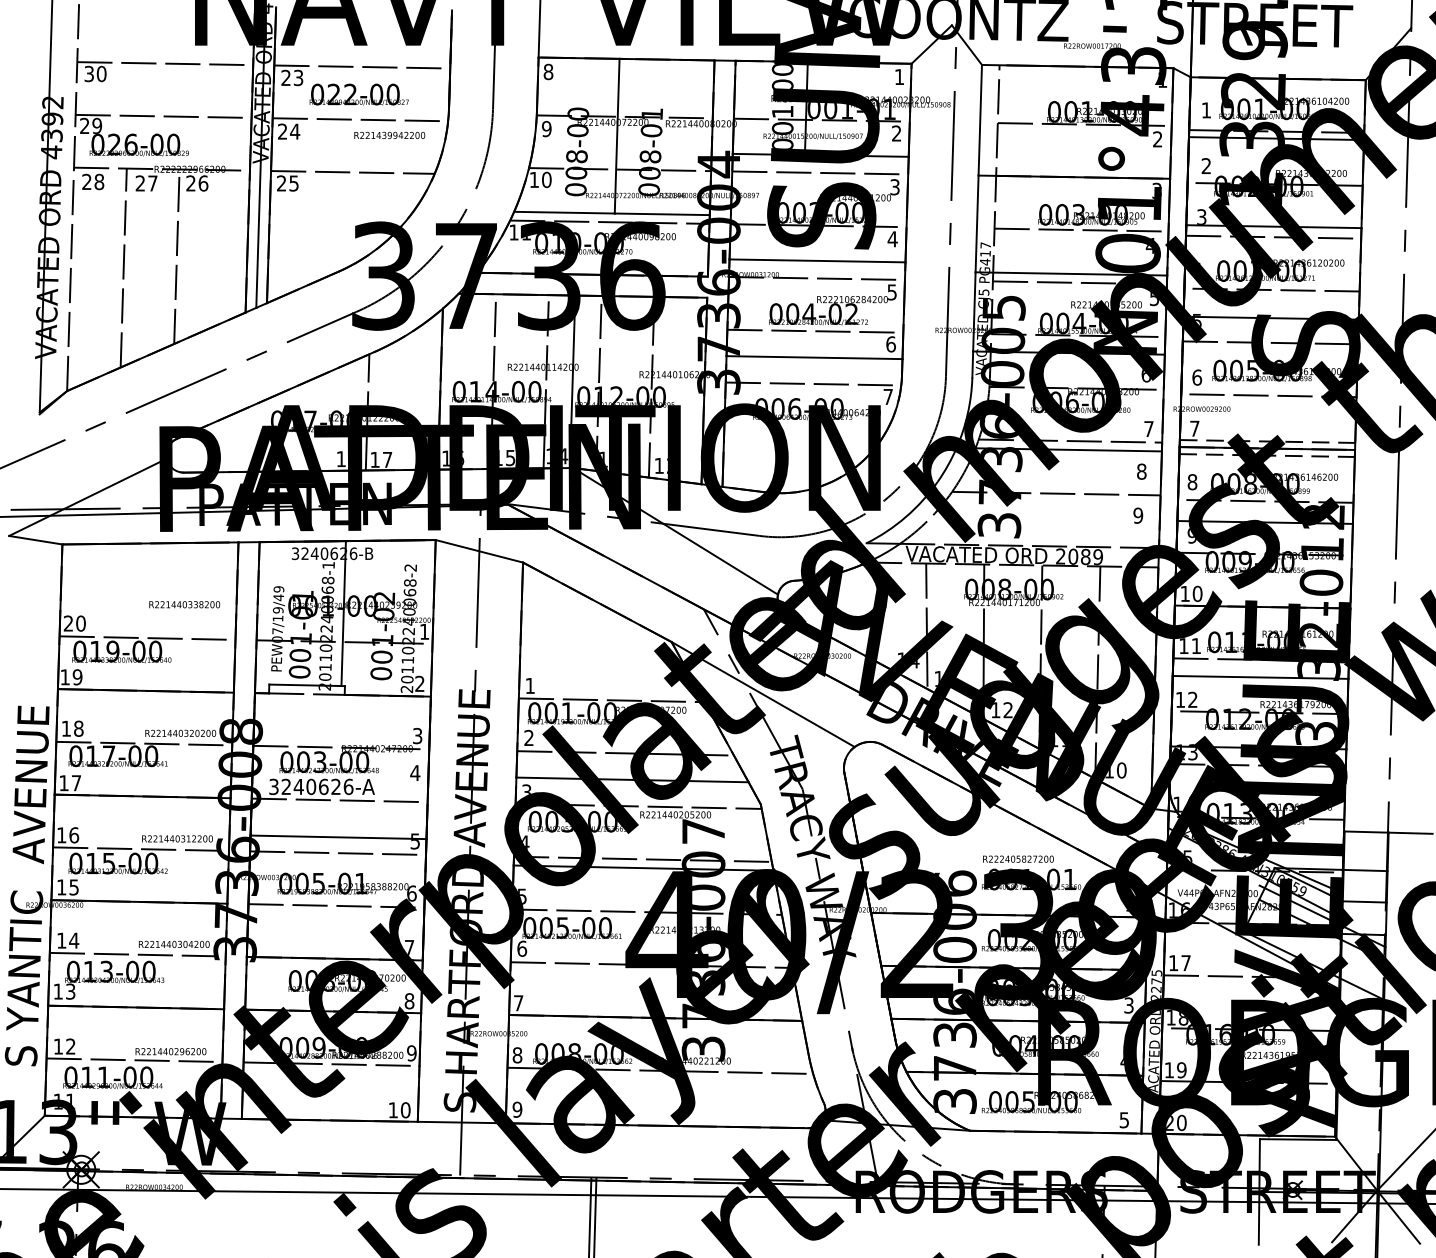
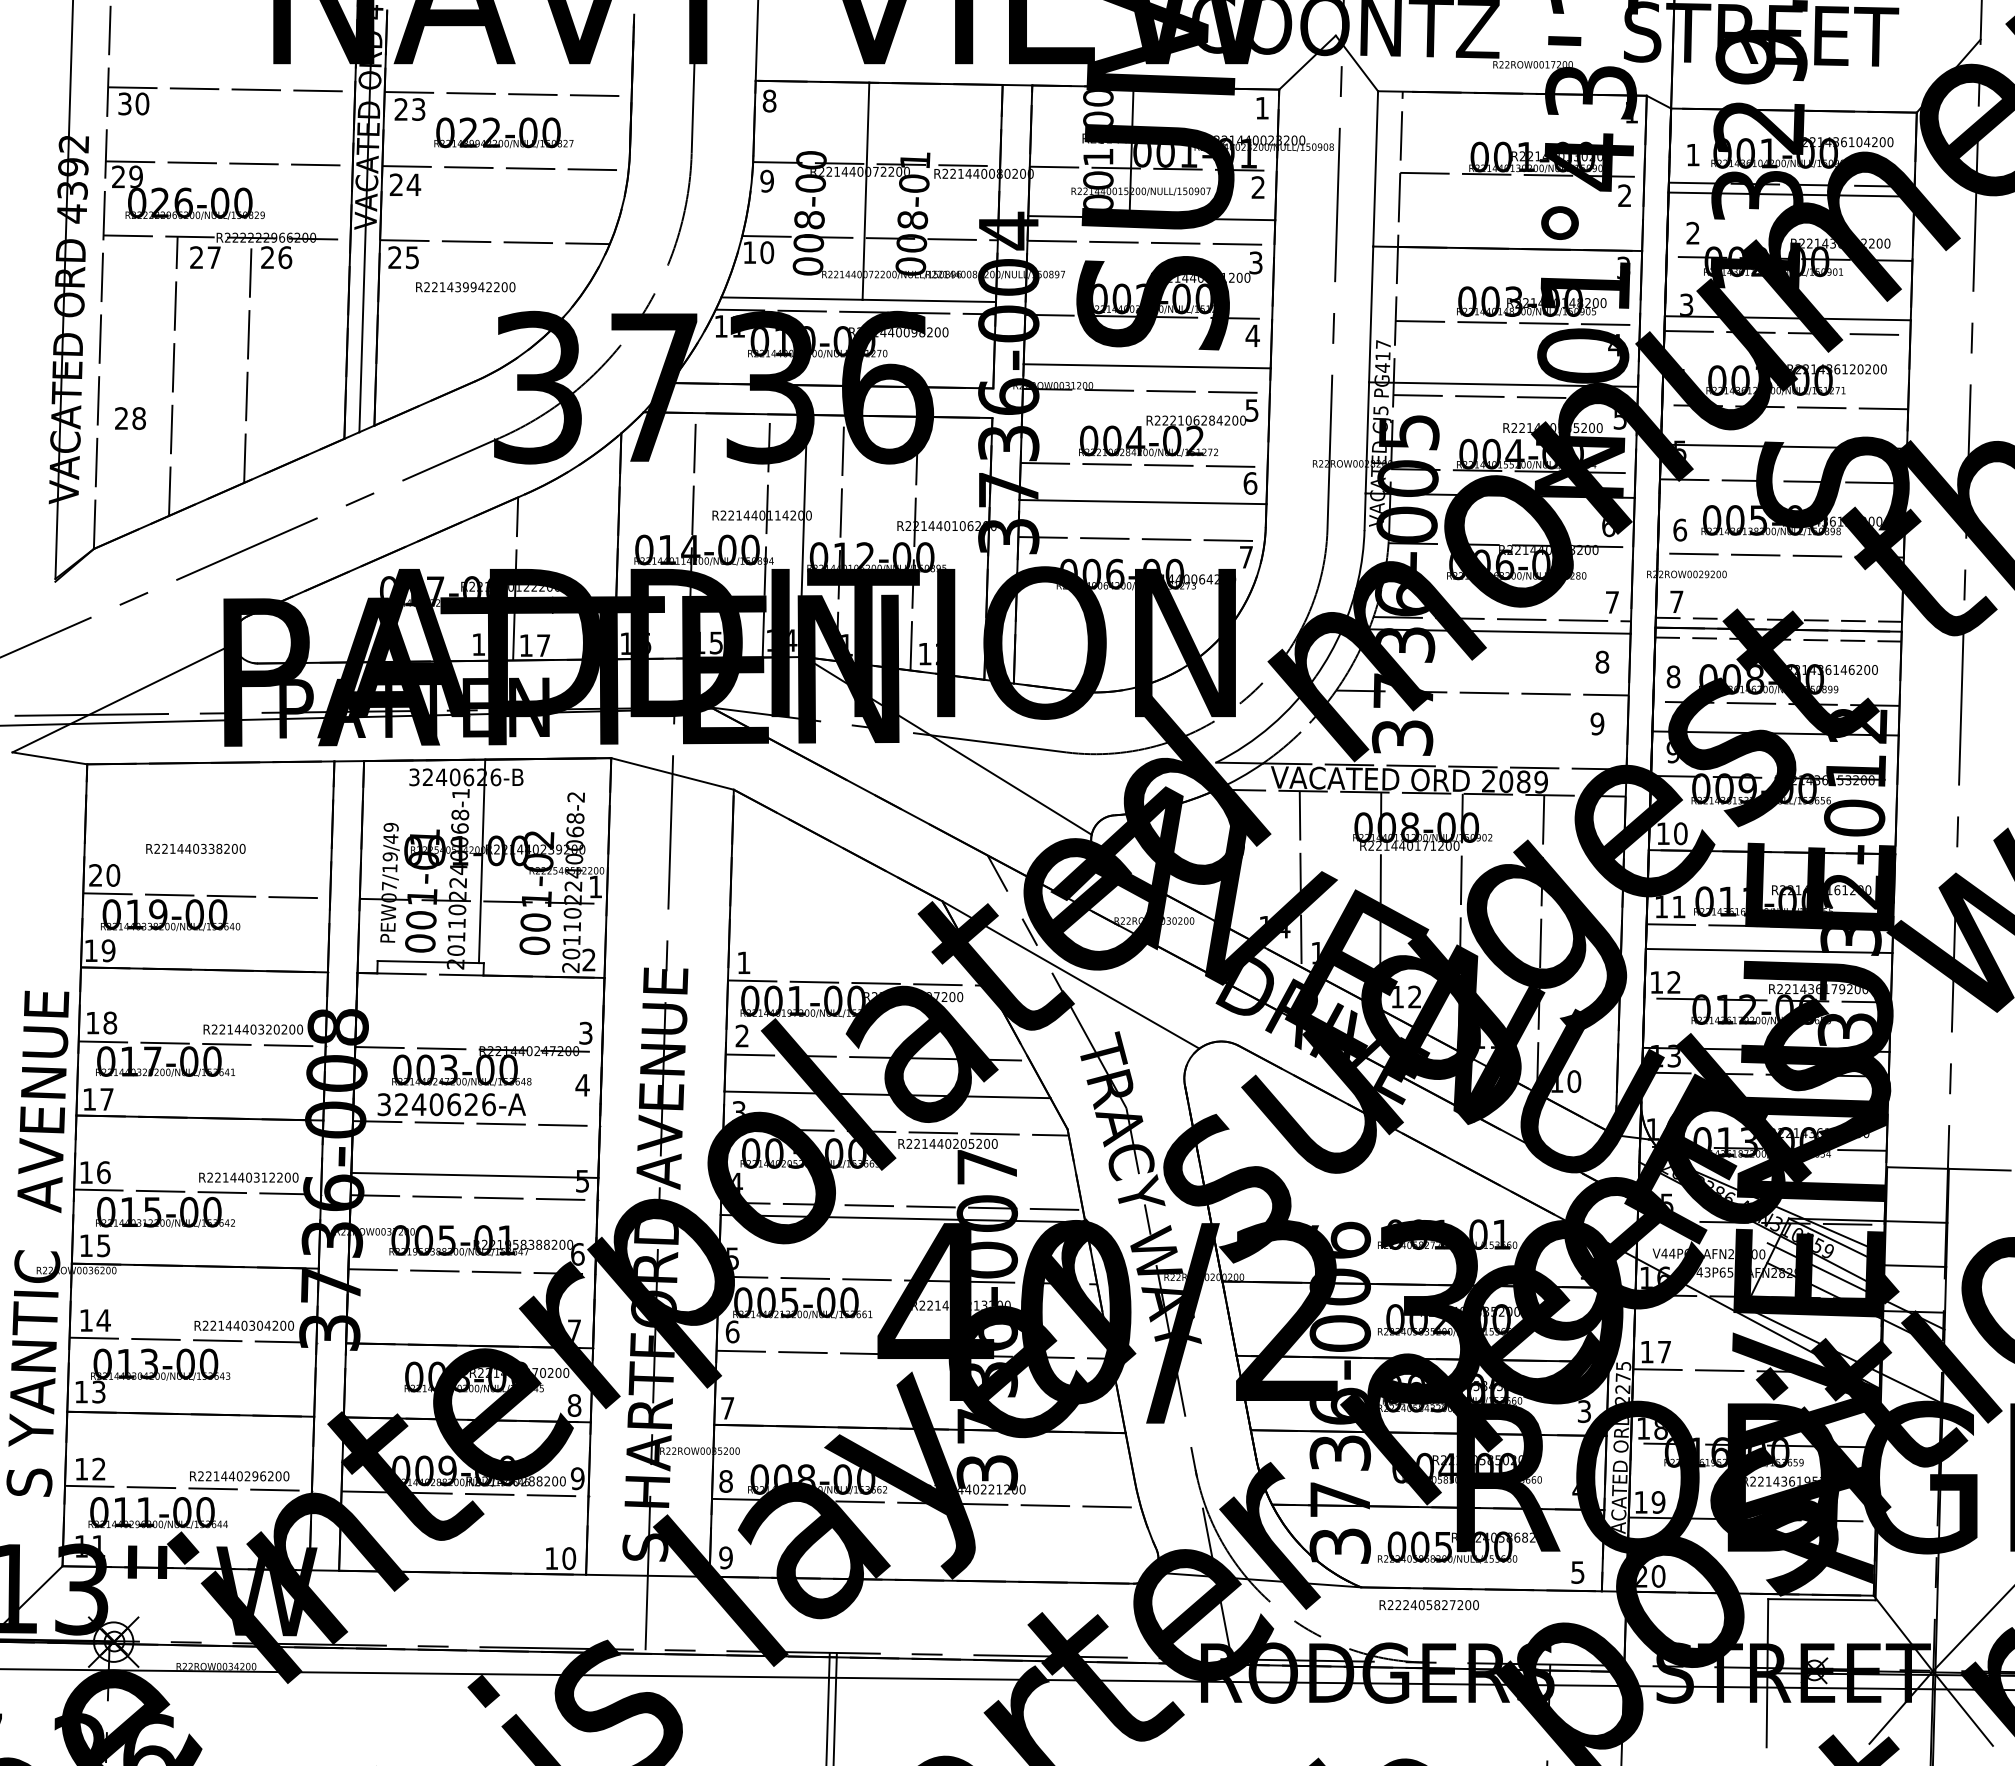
text: (389, 135) -> (465, 287), moved
text: (93, 181) -> (130, 418), moved
text: (184, 604) -> (195, 848), moved
text: (1017, 859) -> (1428, 1605), moved

